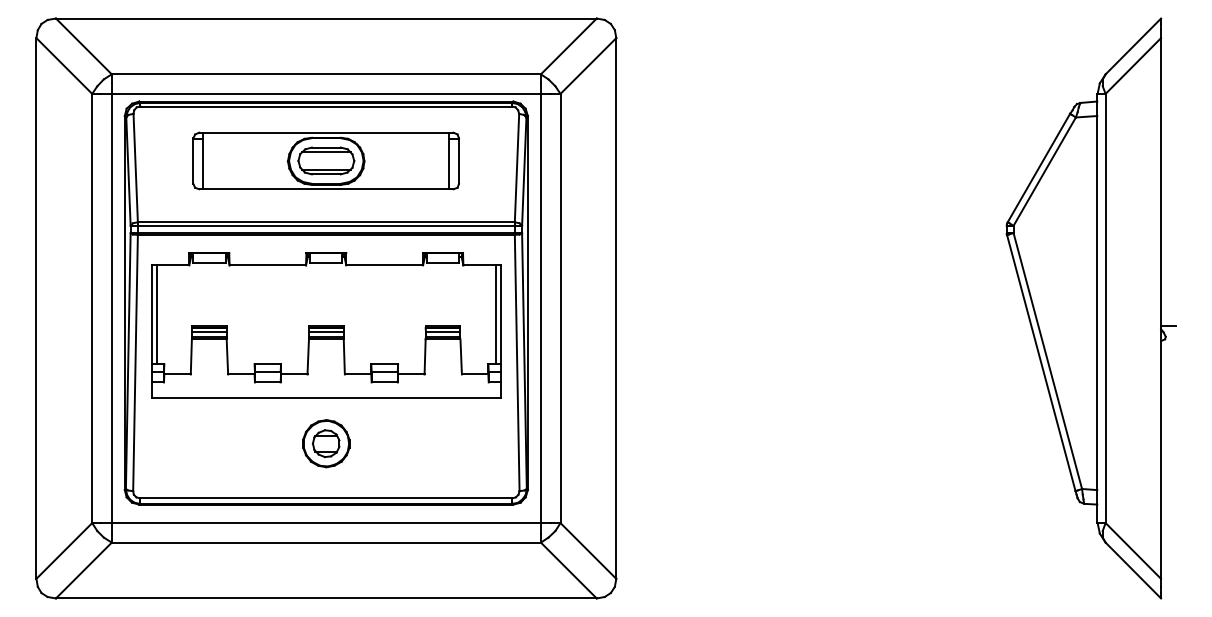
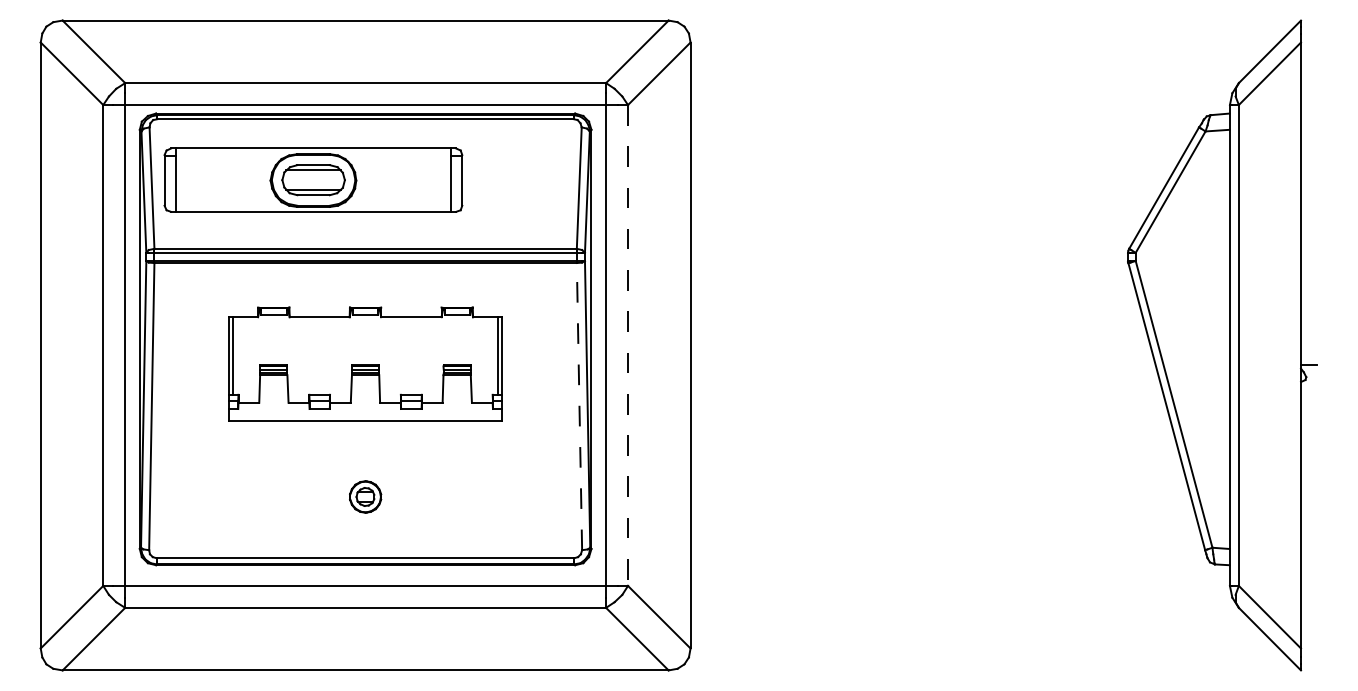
part: (326, 160) -> (313, 179), moved
line: (560, 308) -> (628, 345), solid -> dashed
part: (326, 324) -> (365, 363), size x0.7
line: (517, 362) -> (579, 406), solid -> dashed
part: (326, 443) -> (365, 496), size x0.6

